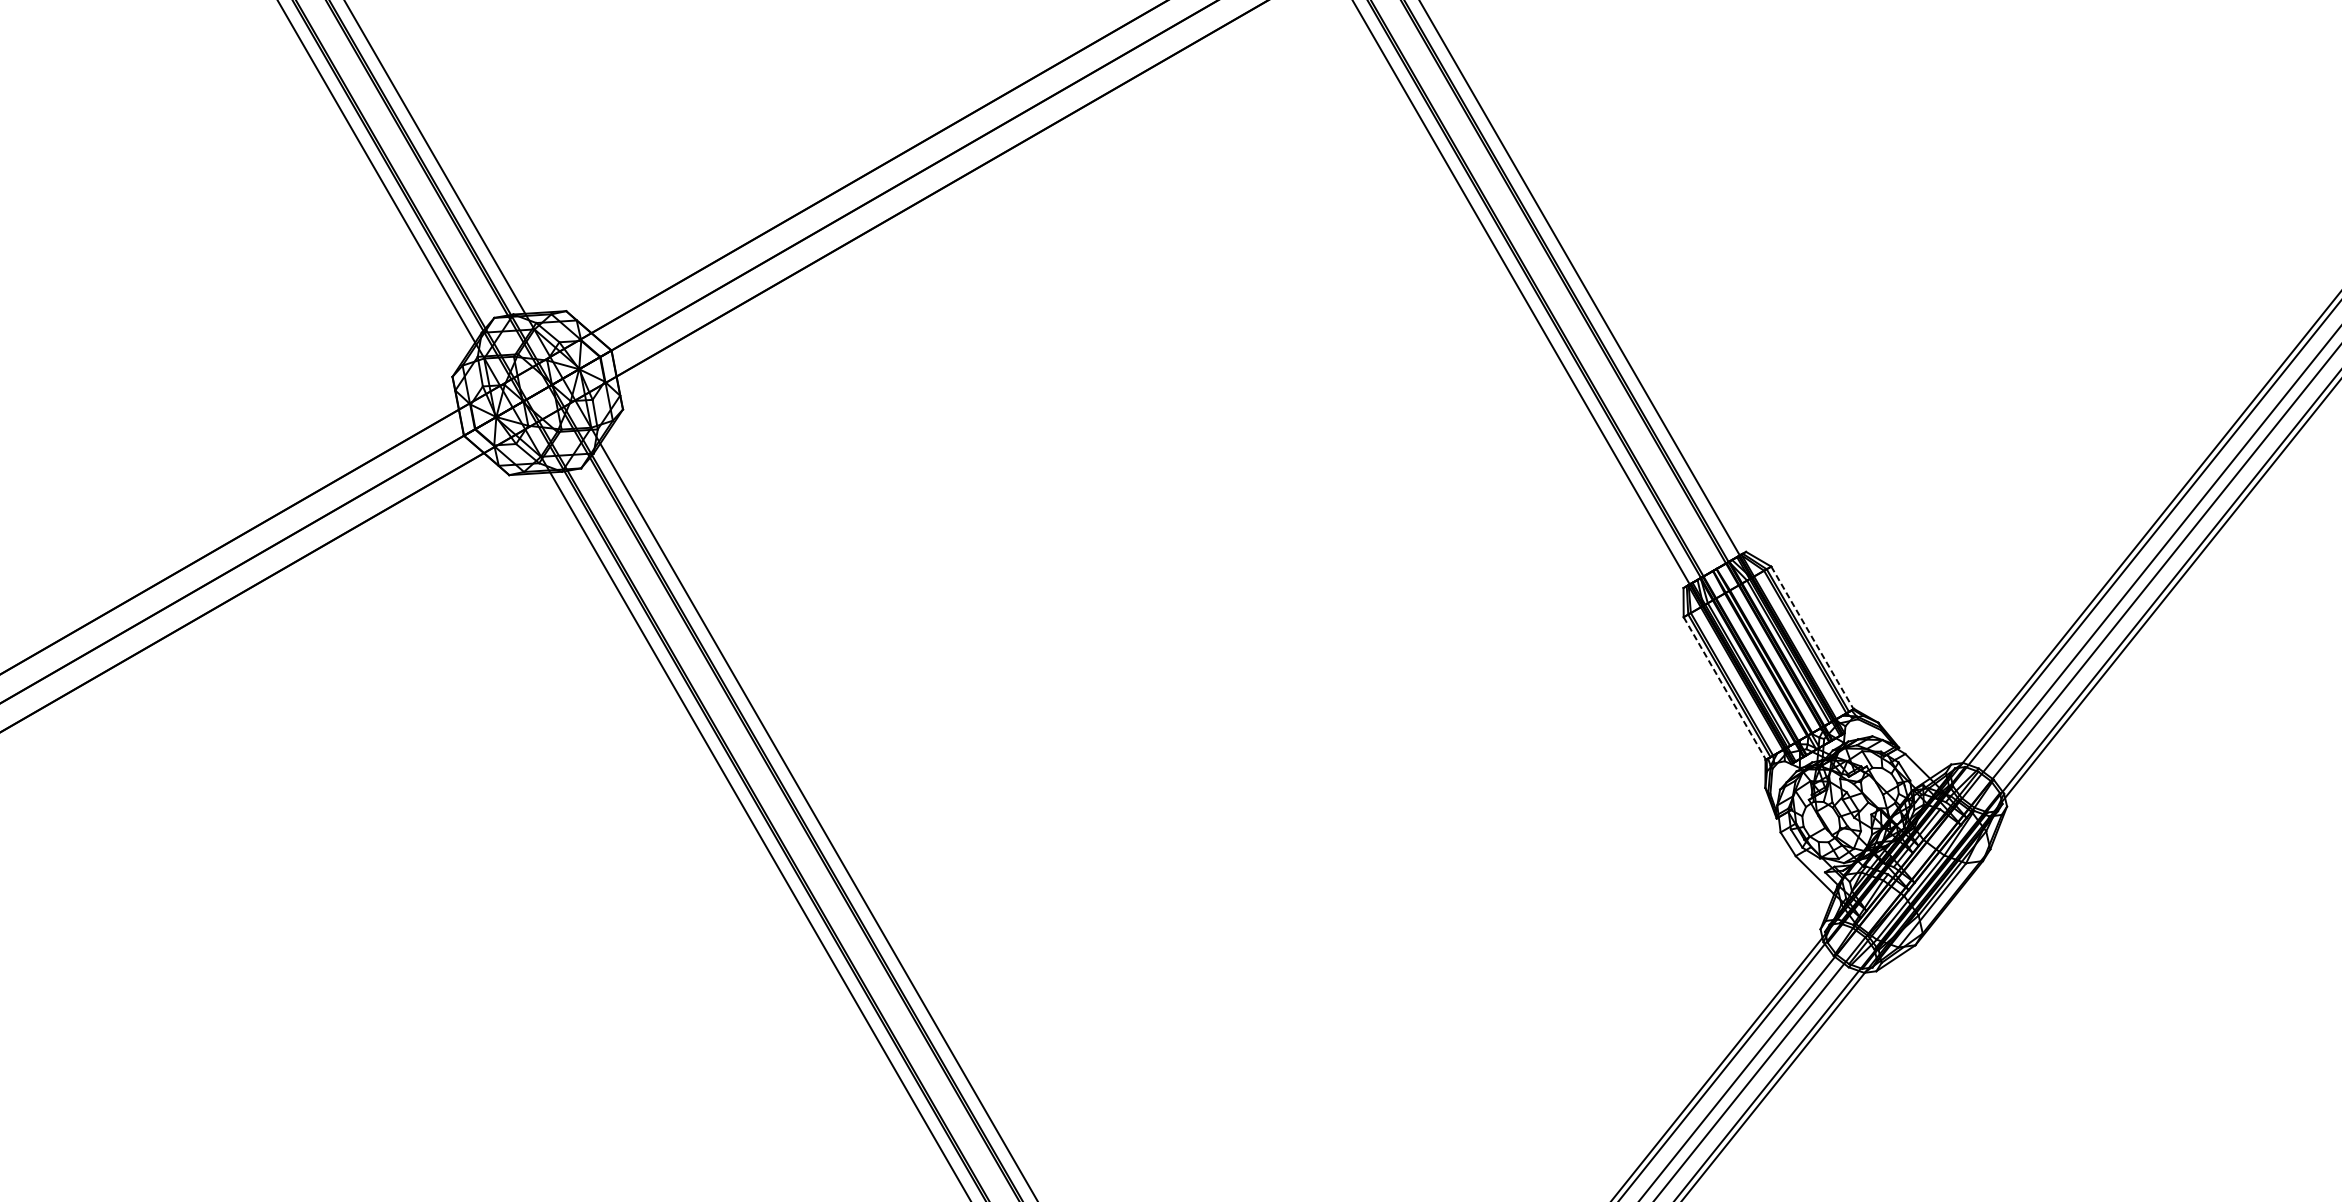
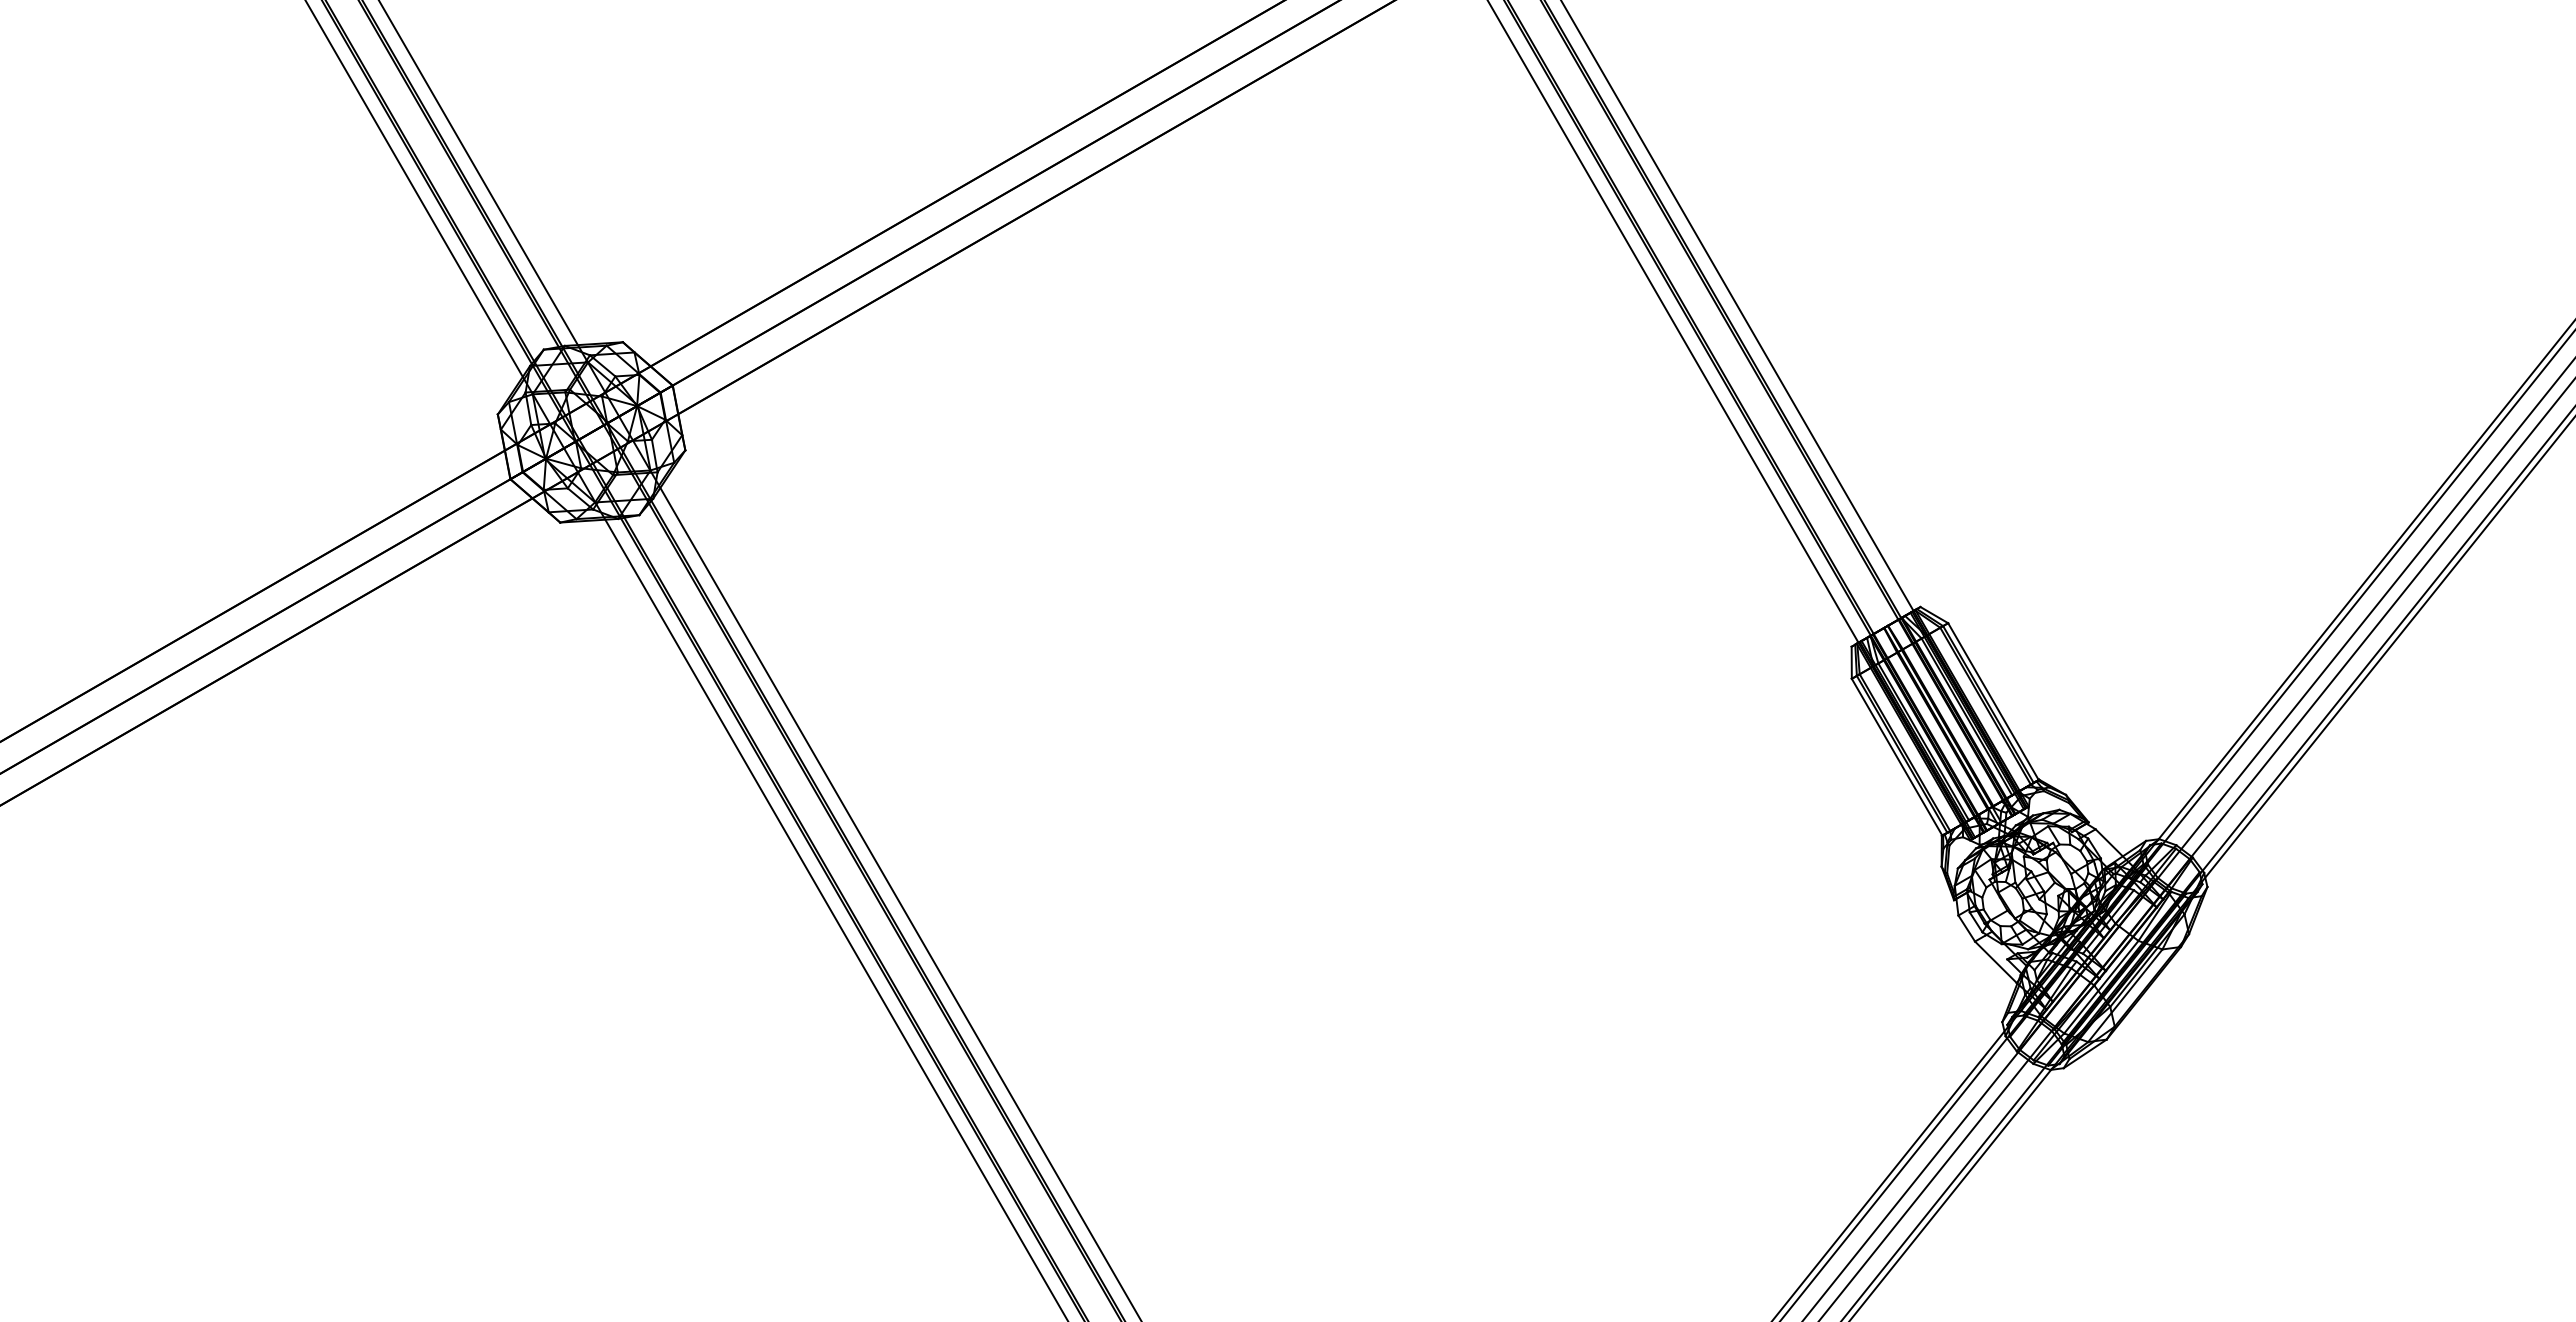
line: (1812, 637) -> (1993, 701), dashed -> solid
line: (1725, 688) -> (1897, 757), dashed -> solid

